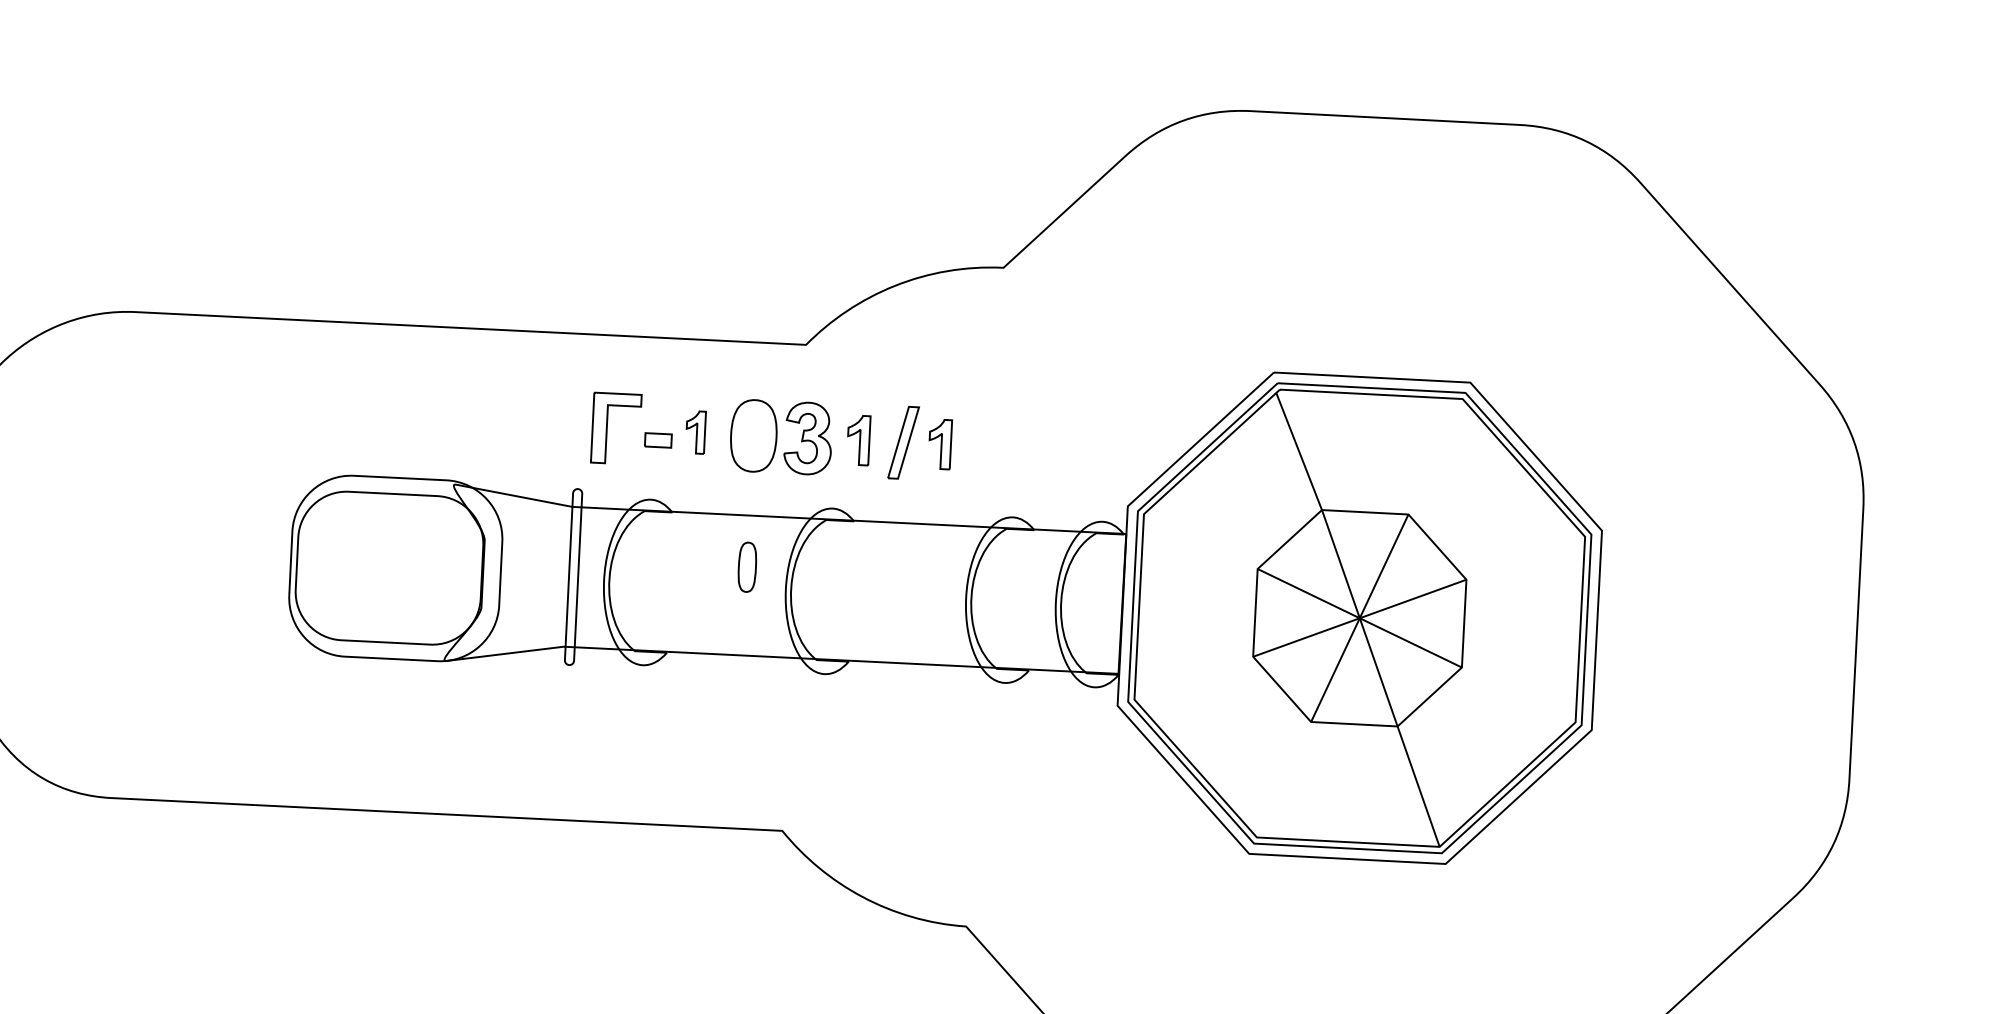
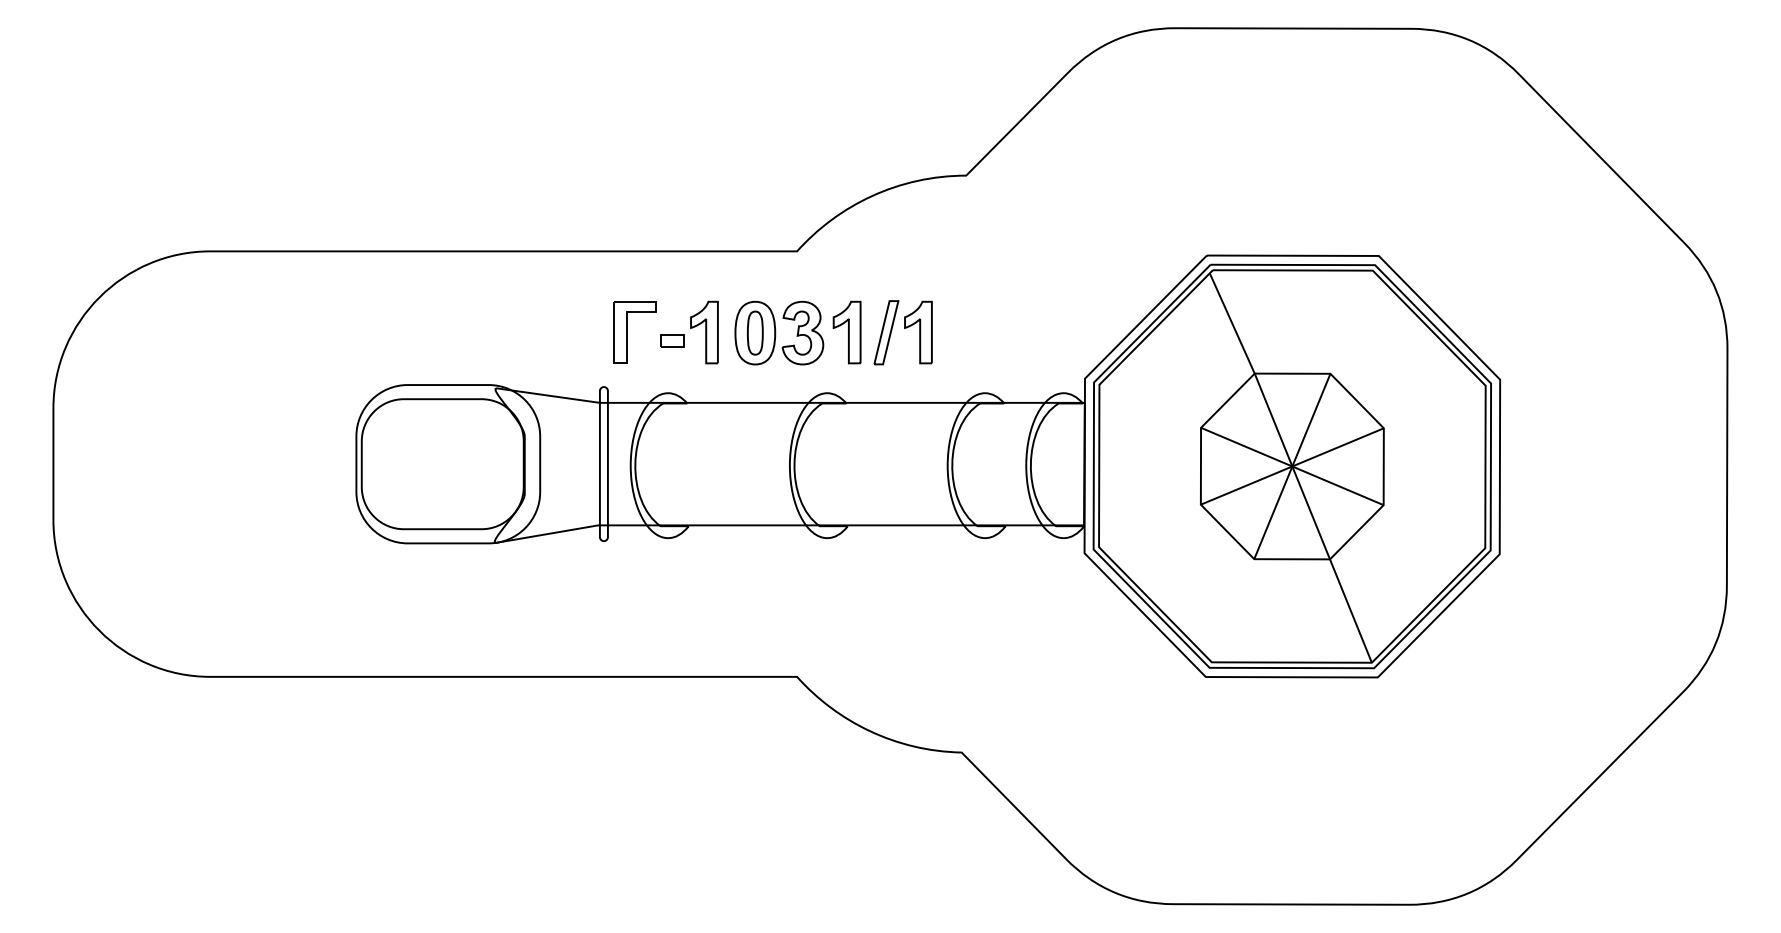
part: (695, 432) -> (704, 332), size x1.67
part: (858, 440) -> (846, 332), size x1.43
part: (940, 444) -> (918, 332), size x1.43
part: (747, 566) -> (755, 332), moved

